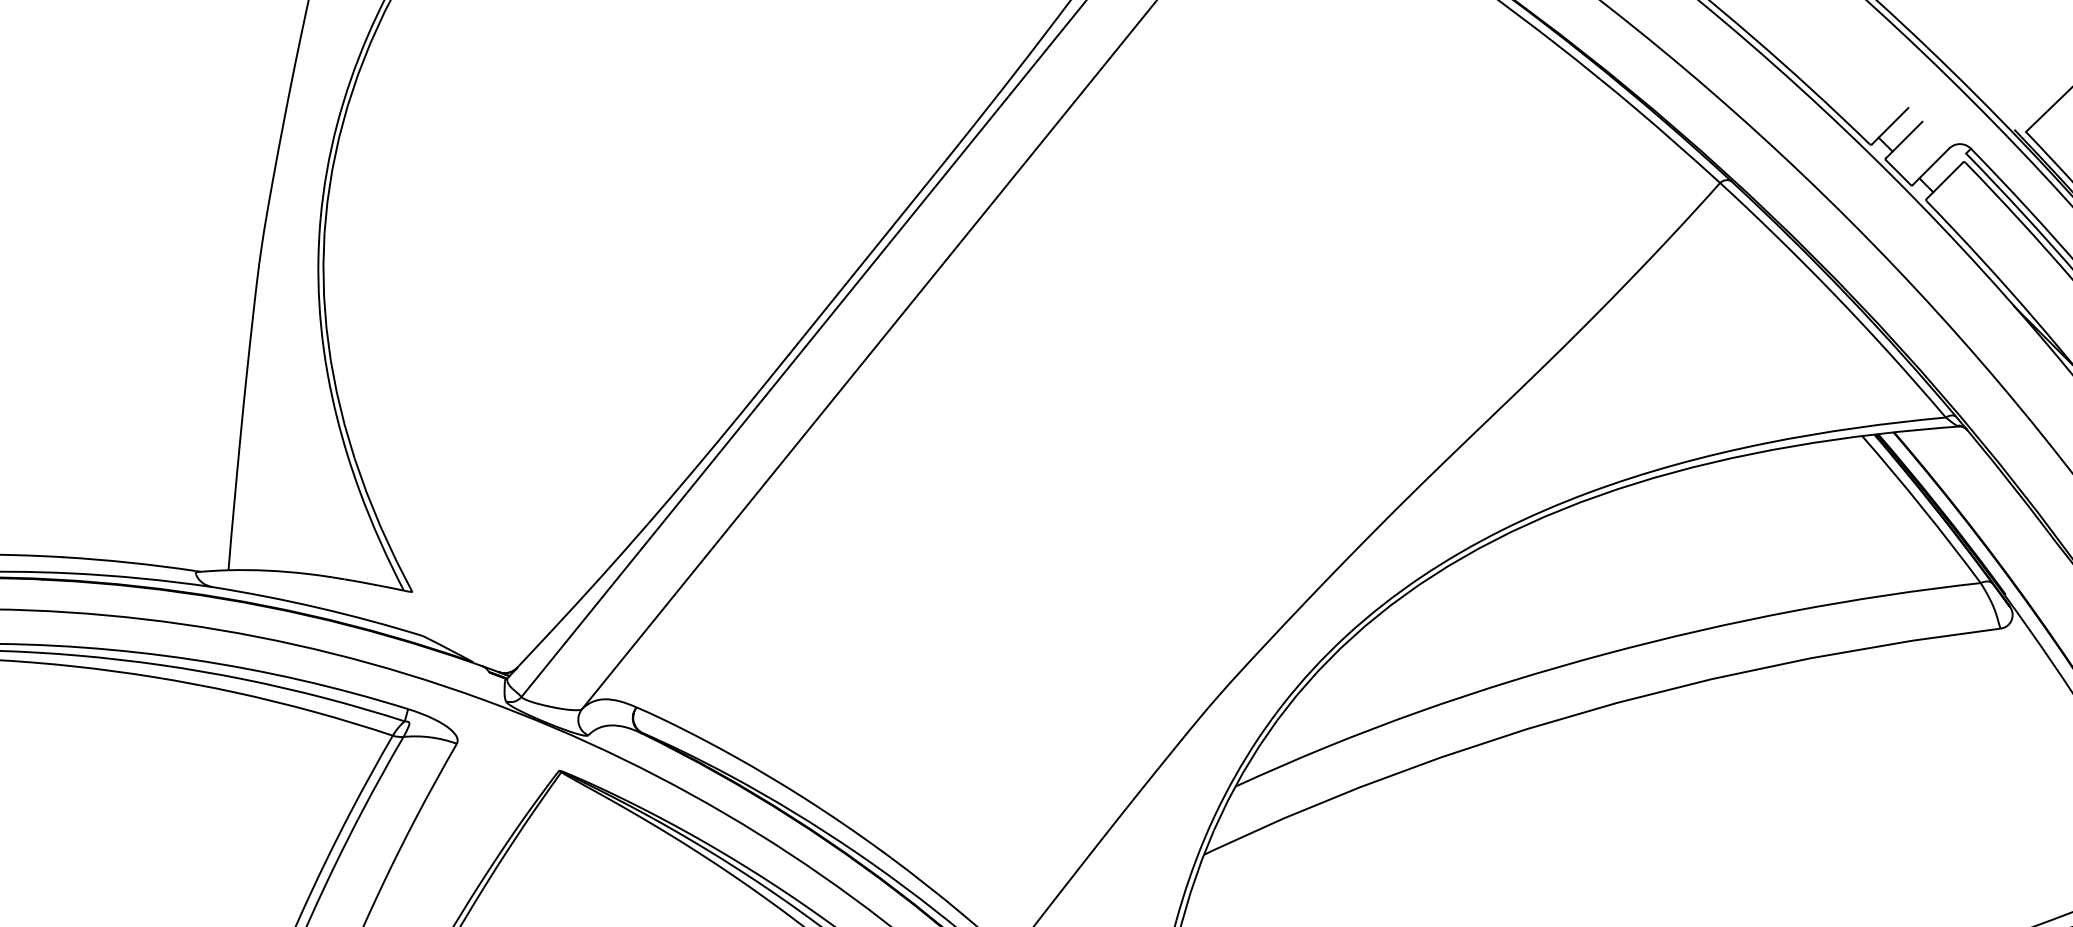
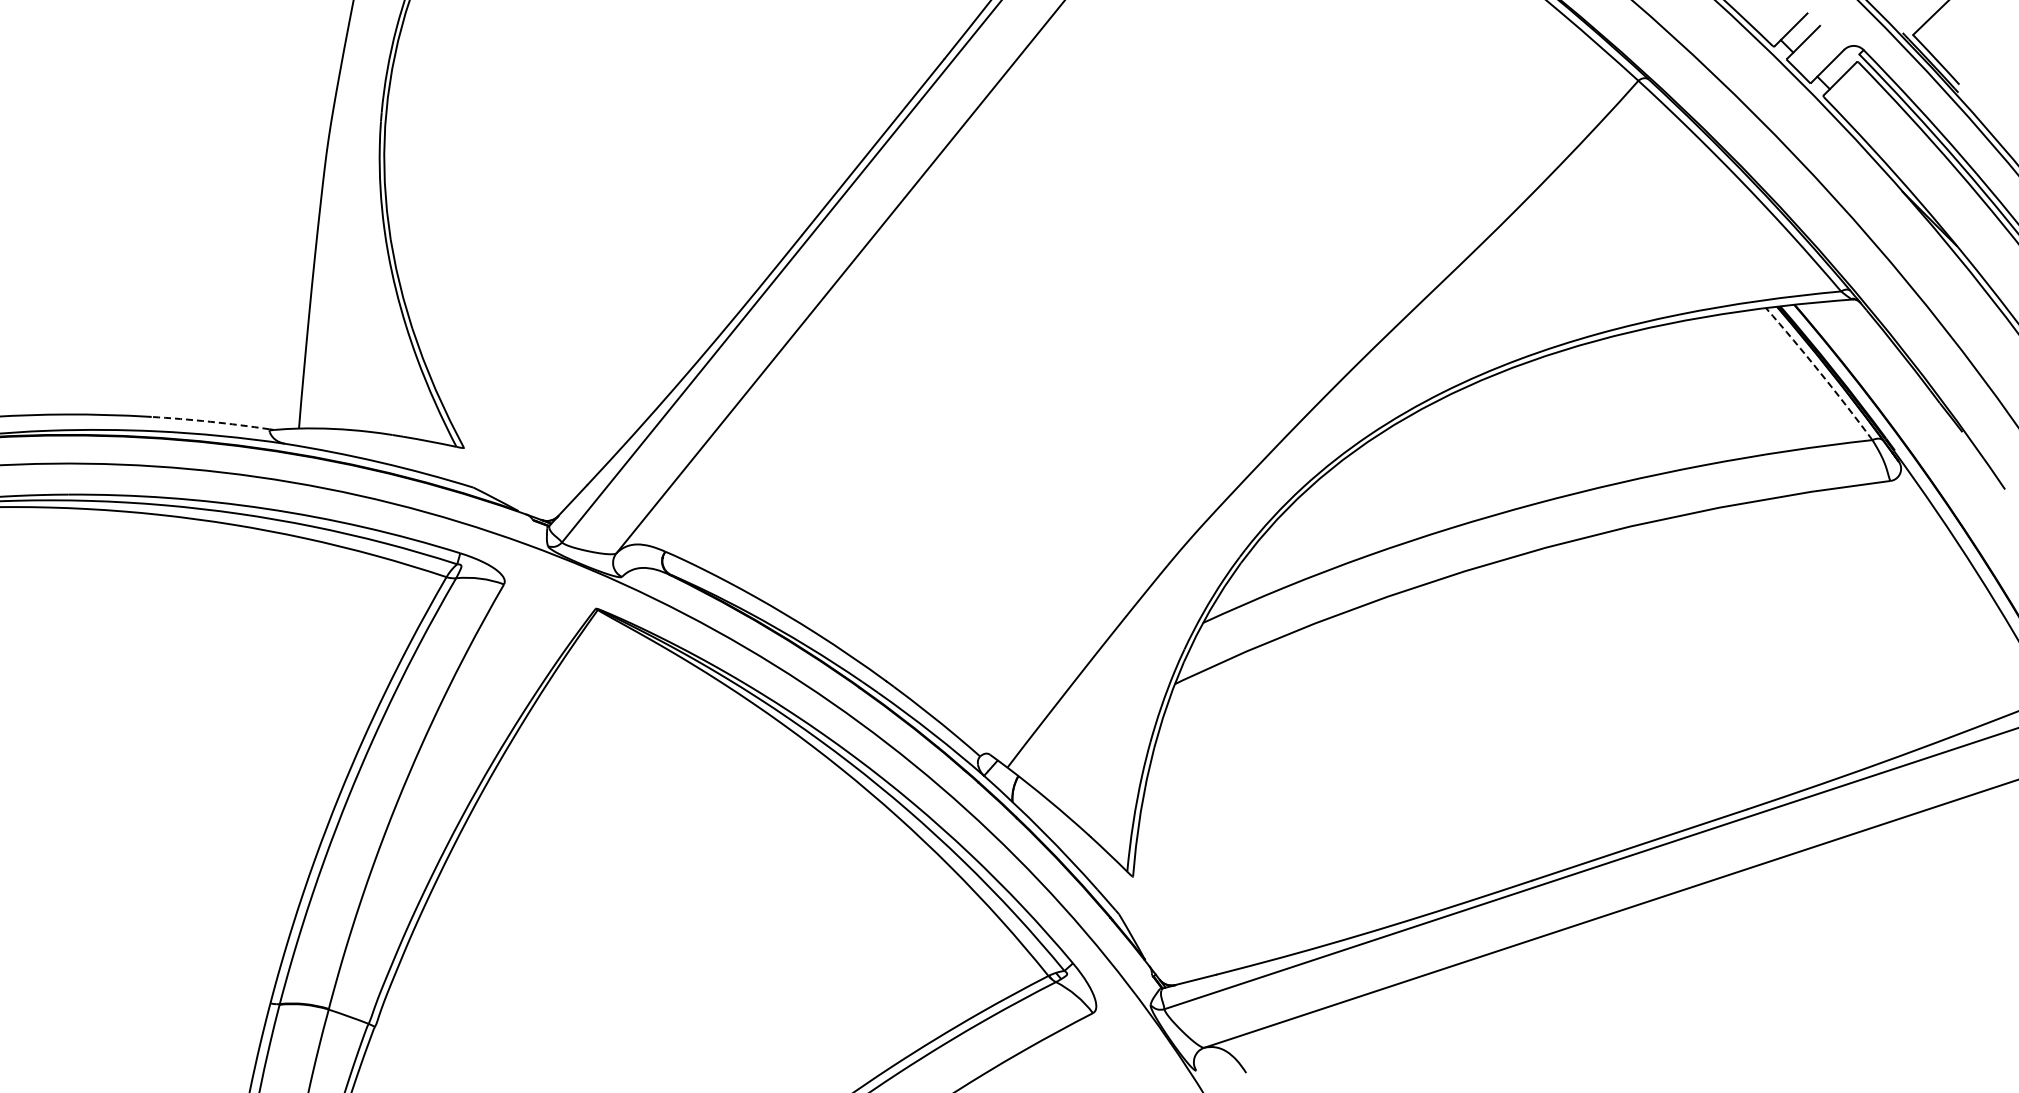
arc: (1922, 508) -> (1820, 373), solid -> dashed
arc: (129, 562) -> (210, 421), solid -> dashed

